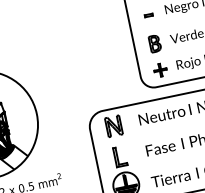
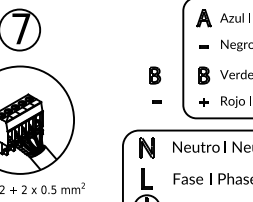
part: (107, 53) -> (155, 75), added
part: (159, 70) -> (203, 102), size x0.6
part: (113, 78) -> (156, 101), added

